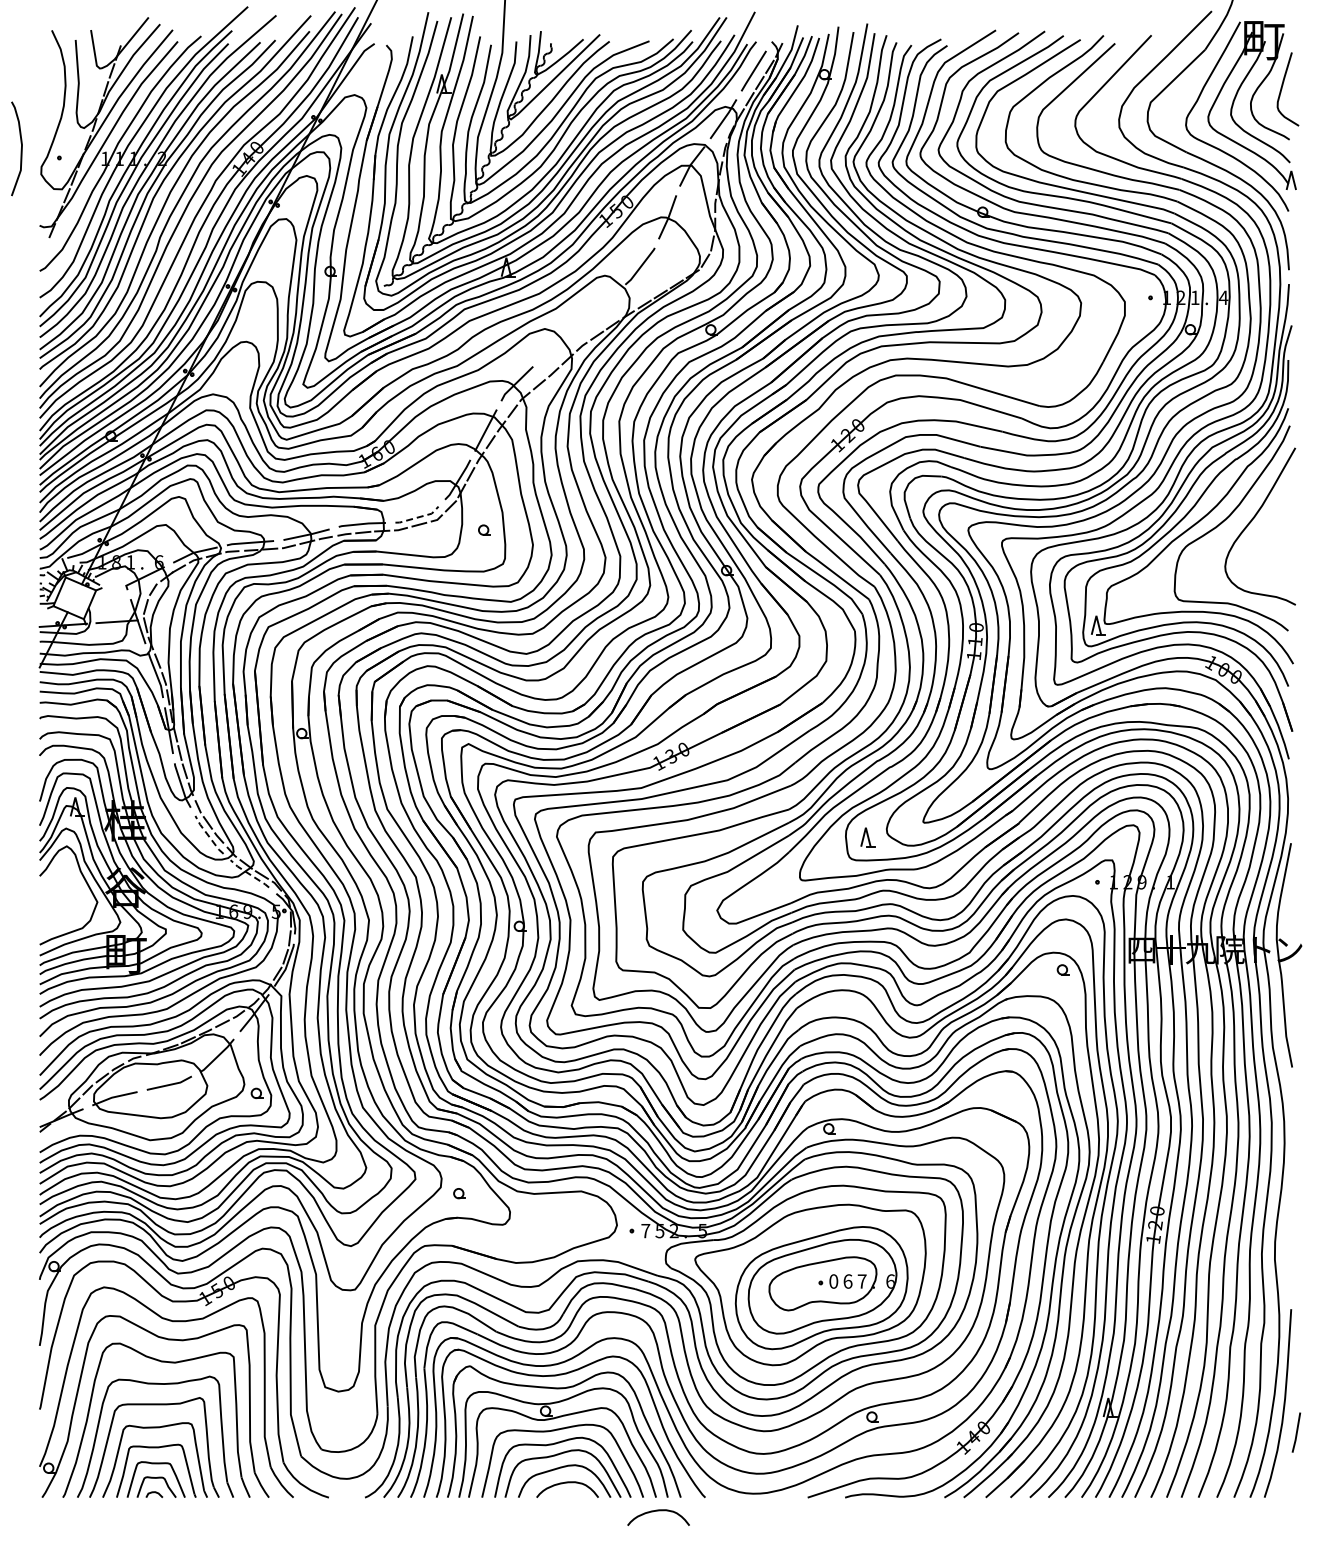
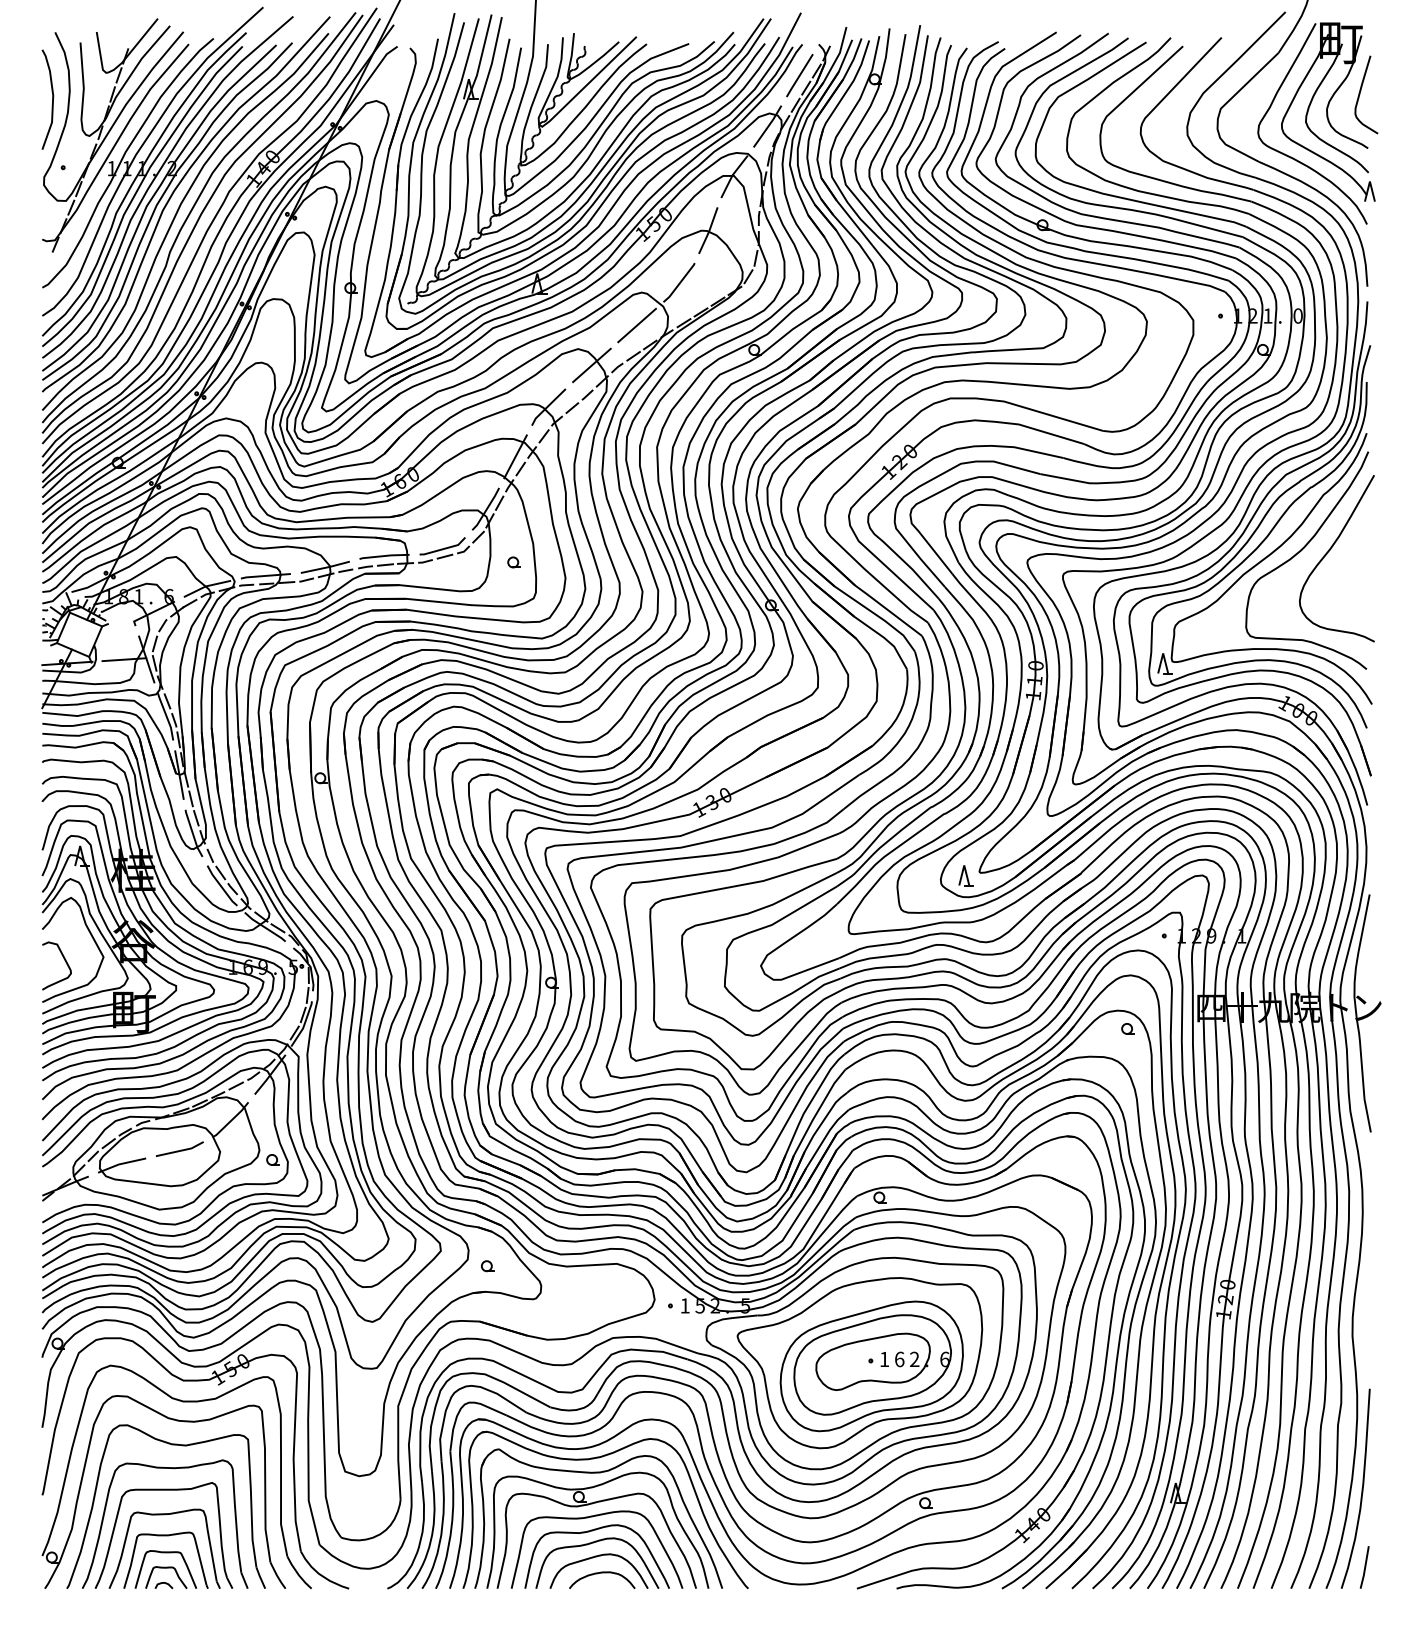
curve: (20, 149) -> (51, 100), moved
text: (1223, 297) -> (1297, 315), 4 -> 0
line: (600, 306) -> (637, 325), added
line: (557, 344) -> (591, 365), added
line: (418, 517) -> (444, 549), dashed -> solid
line: (208, 835) -> (221, 886), dashed -> solid
part: (867, 837) -> (965, 875), moved
line: (249, 874) -> (264, 927), dashed -> solid
curve: (61, 907) -> (65, 962), added
text: (645, 1231) -> (684, 1306), 7 -> 1
text: (833, 1281) -> (884, 1359), 0 -> 1
text: (861, 1281) -> (913, 1359), 7 -> 2
line: (1296, 1432) -> (1364, 1567), moved
curve: (658, 1511) -> (698, 1603), removed

